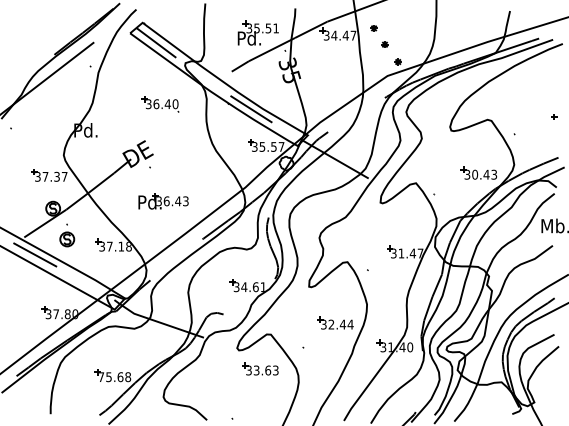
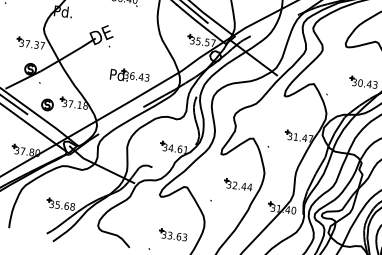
part: (163, 201) -> (129, 75), moved
part: (67, 239) -> (47, 105), moved
part: (260, 368) -> (173, 234), moved
text: (101, 377) -> (51, 204), 75.68 -> 35.68

